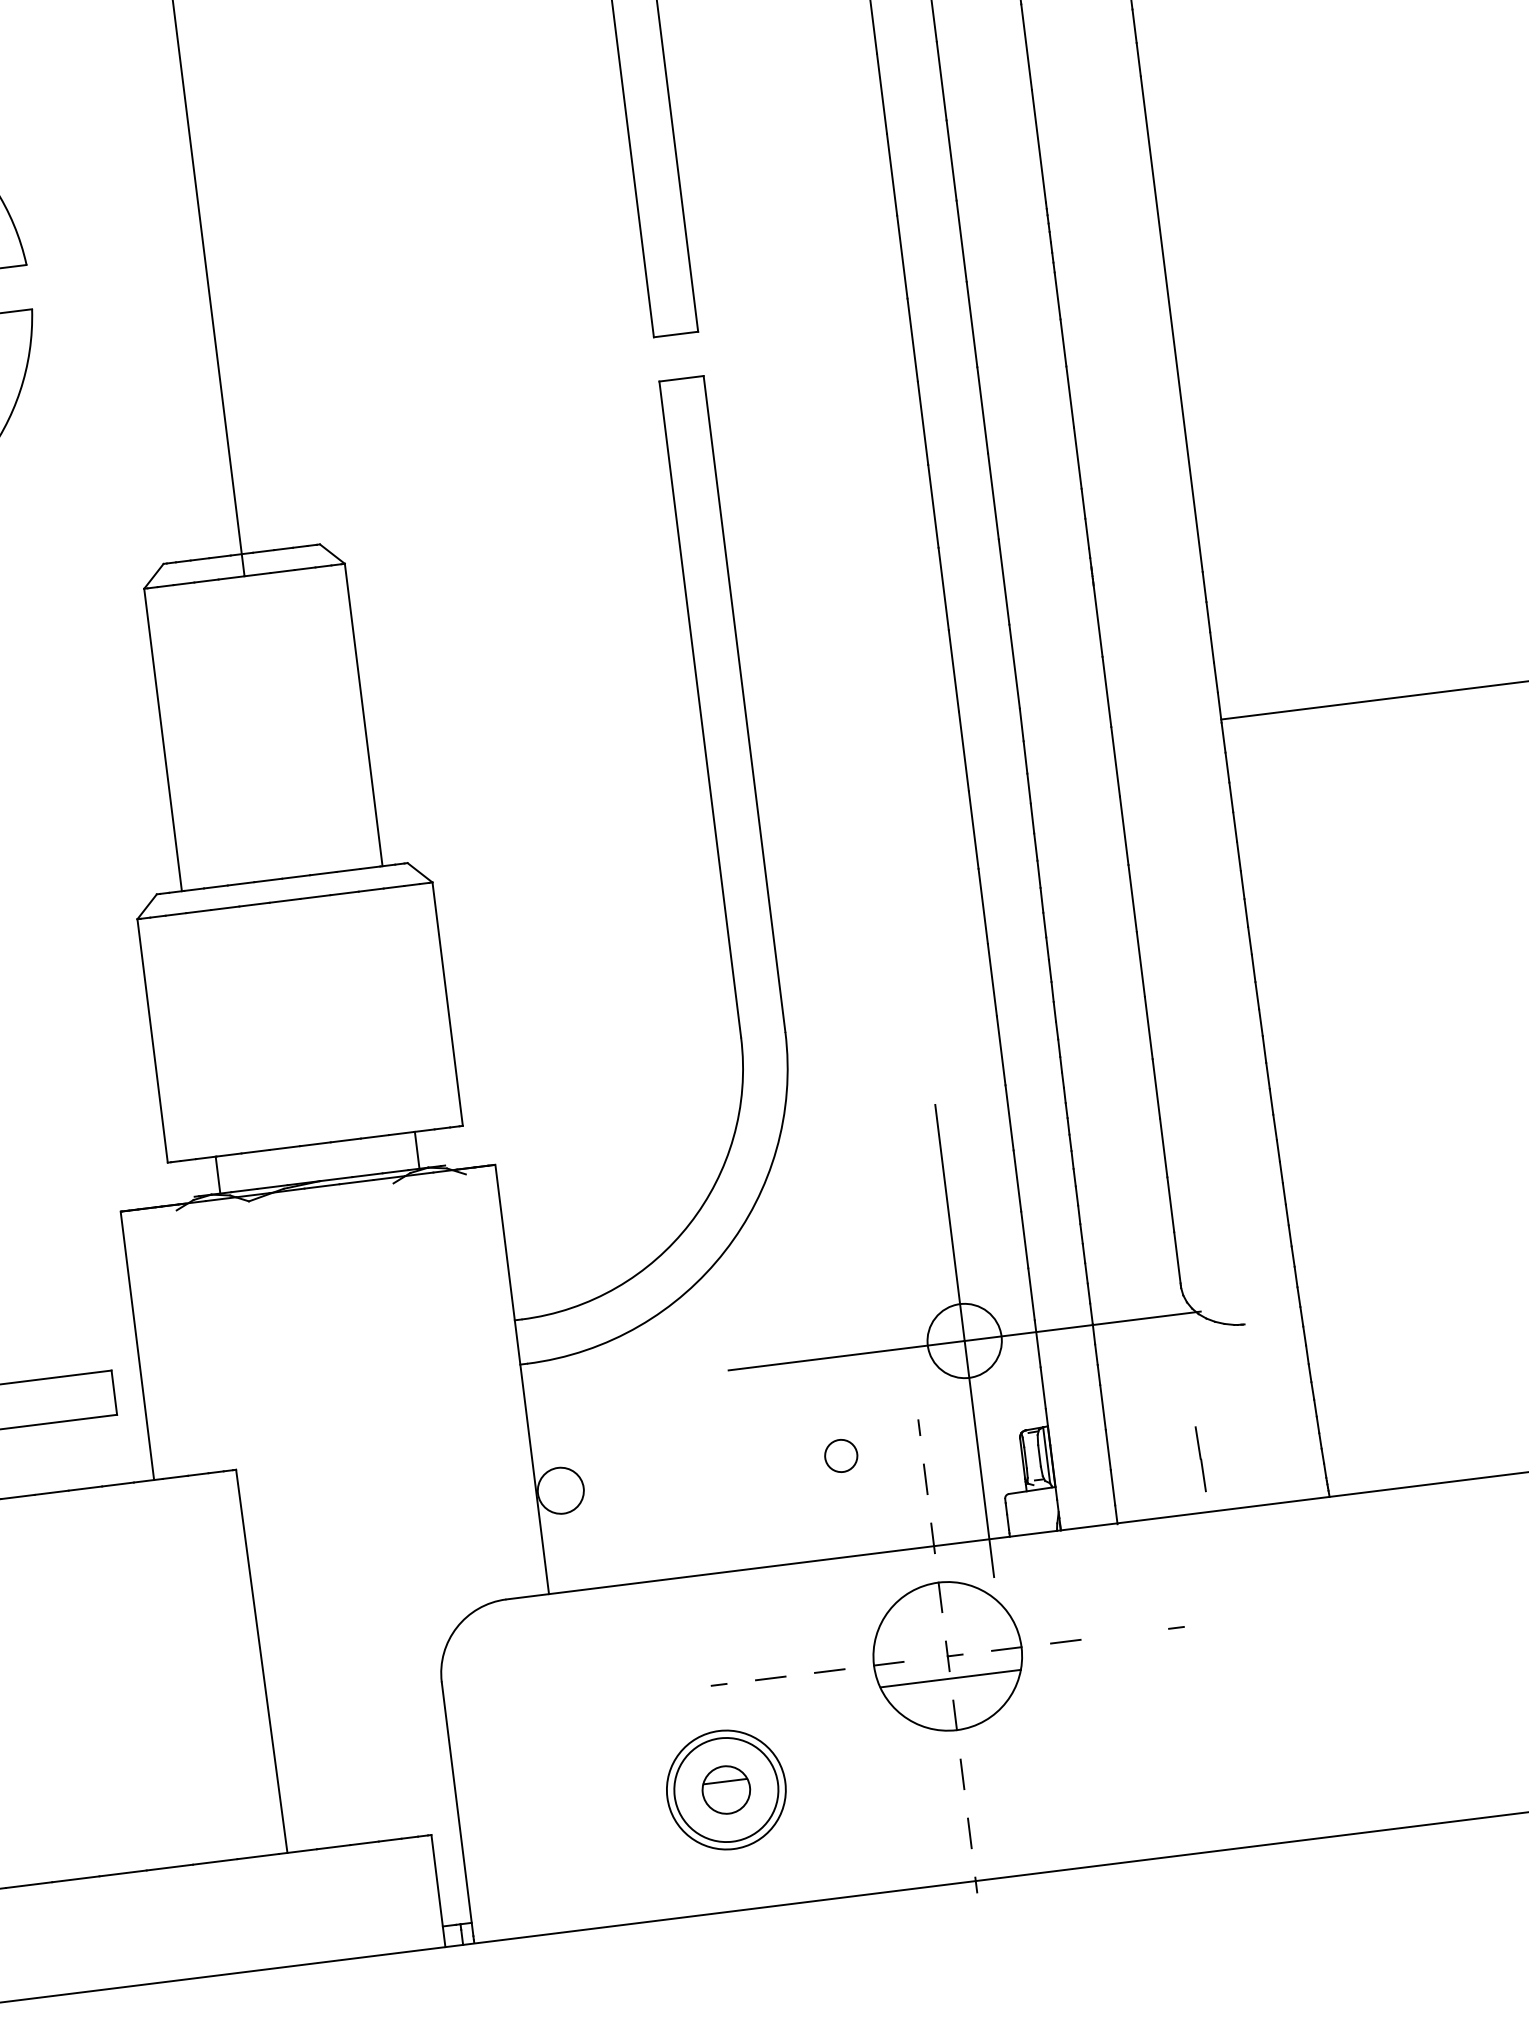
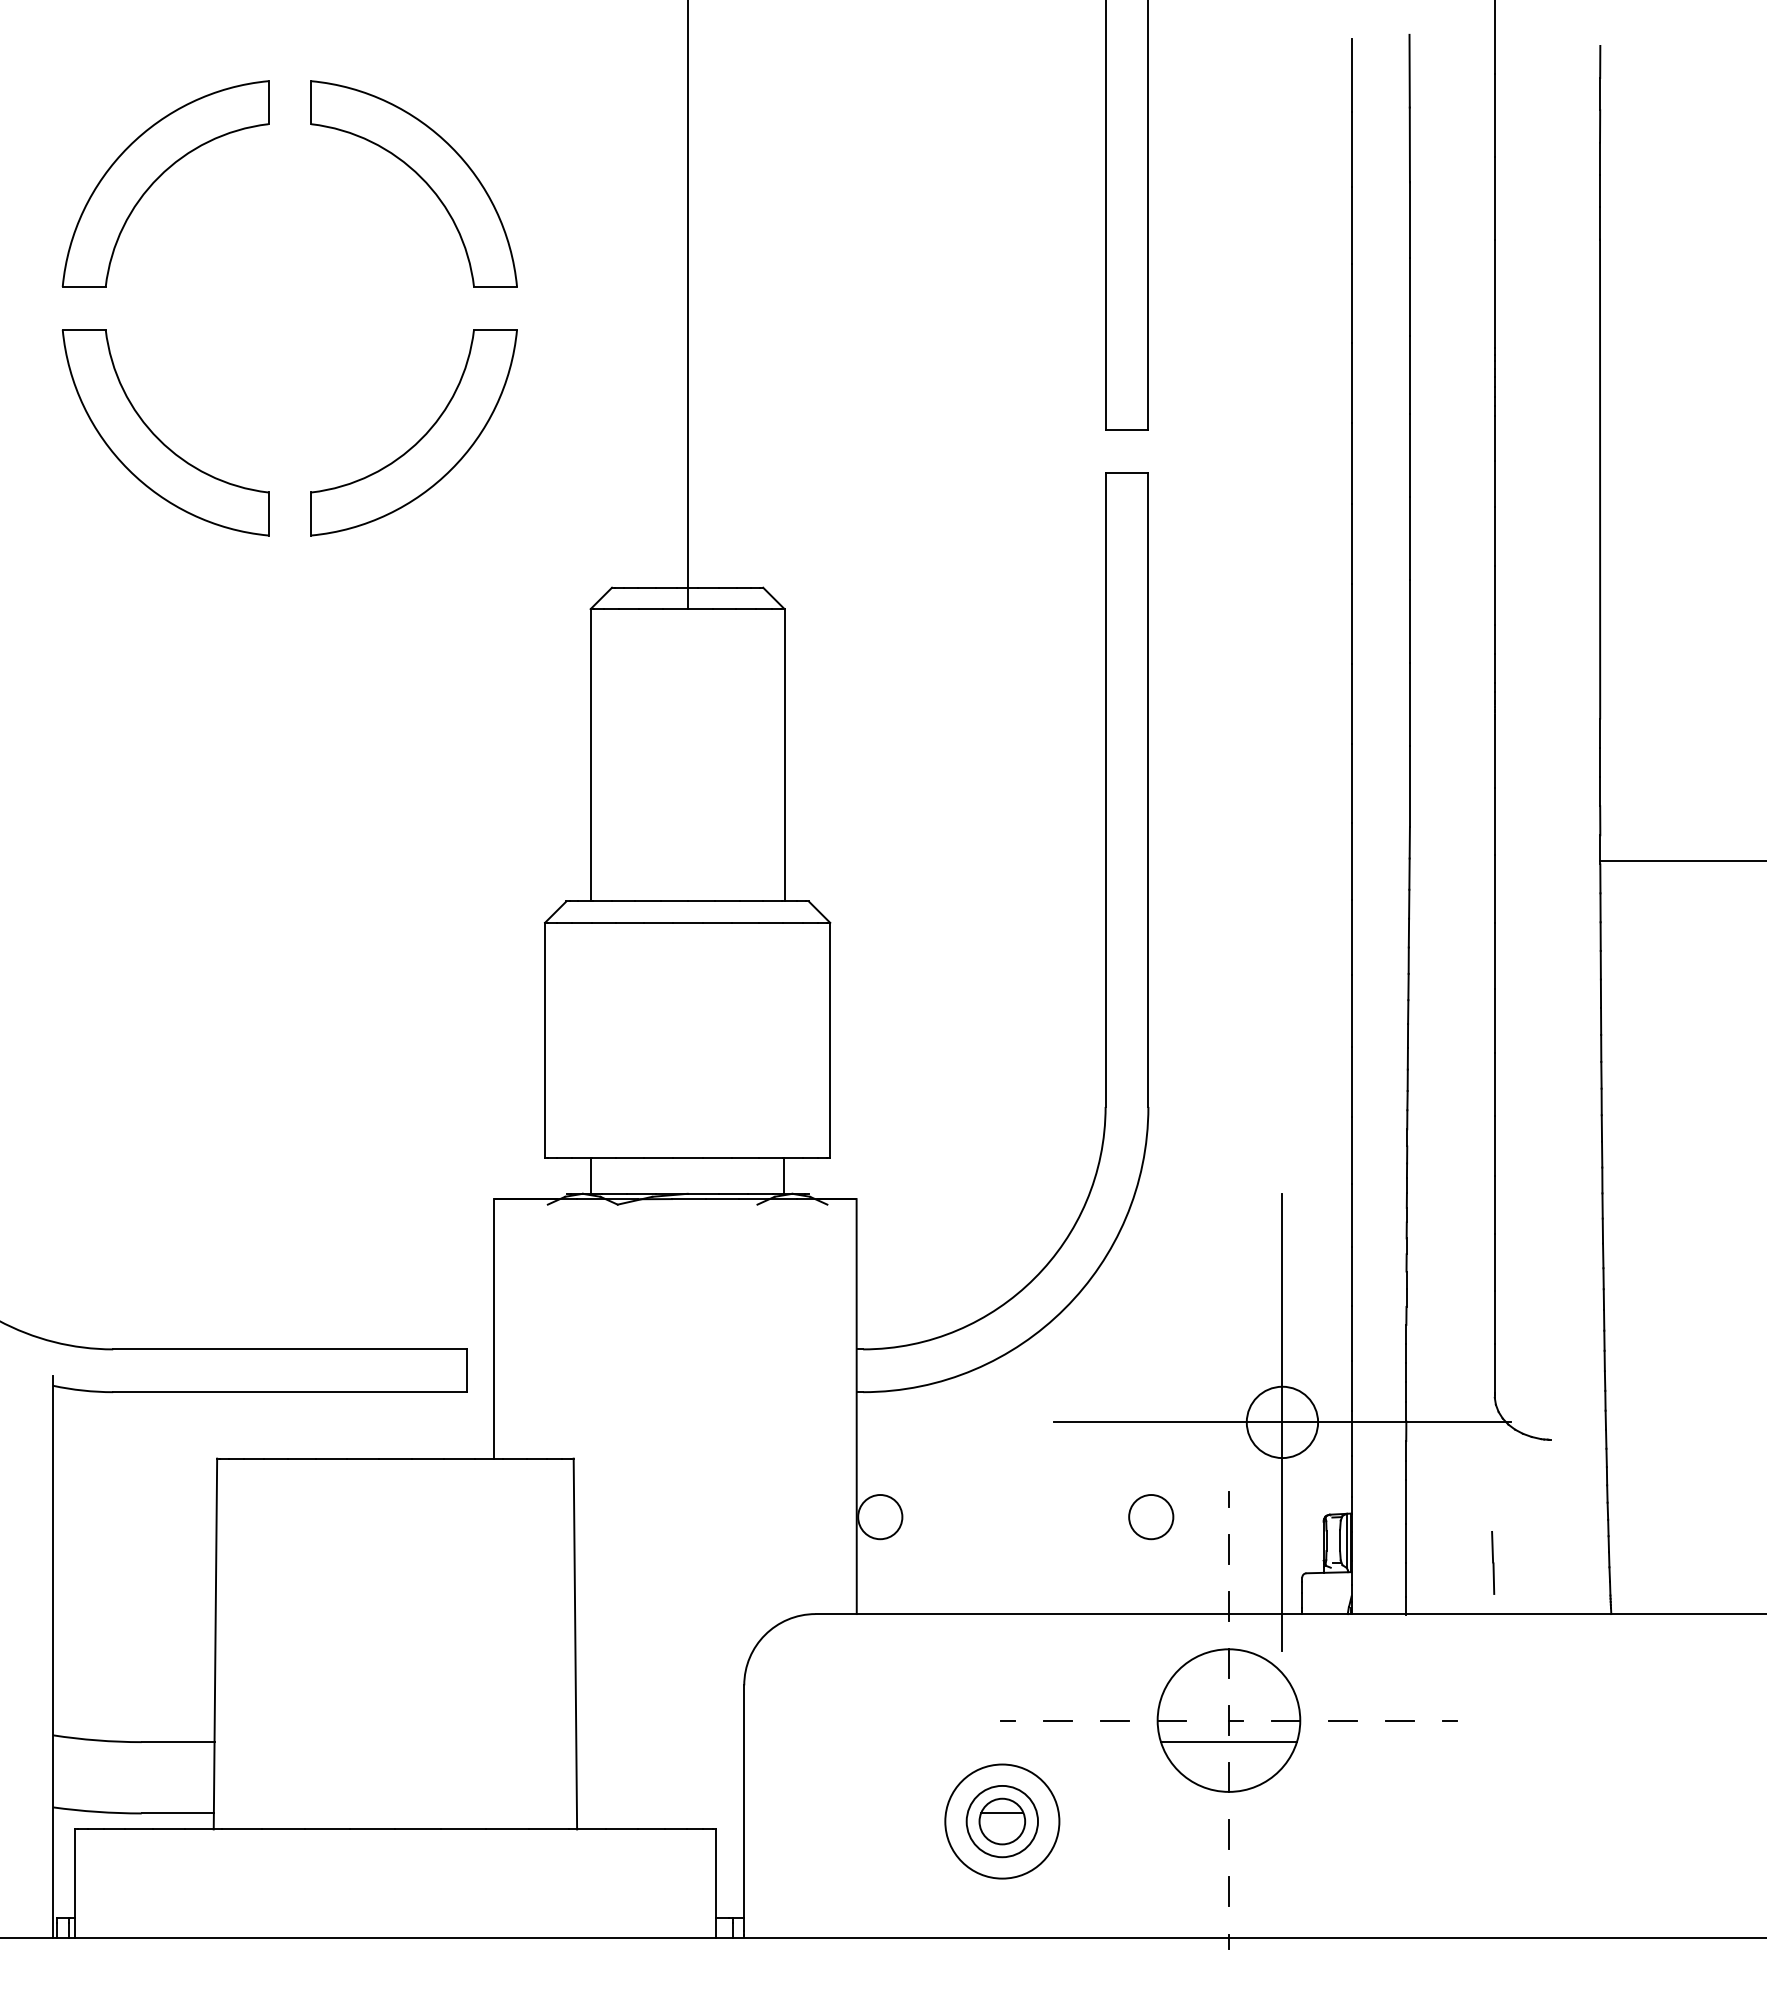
circle: (841, 1456) -> (1151, 1517), size x1.43
line: (1124, 1634) -> (1399, 1720), added
circle: (726, 1789) -> (1002, 1821), size x0.71

